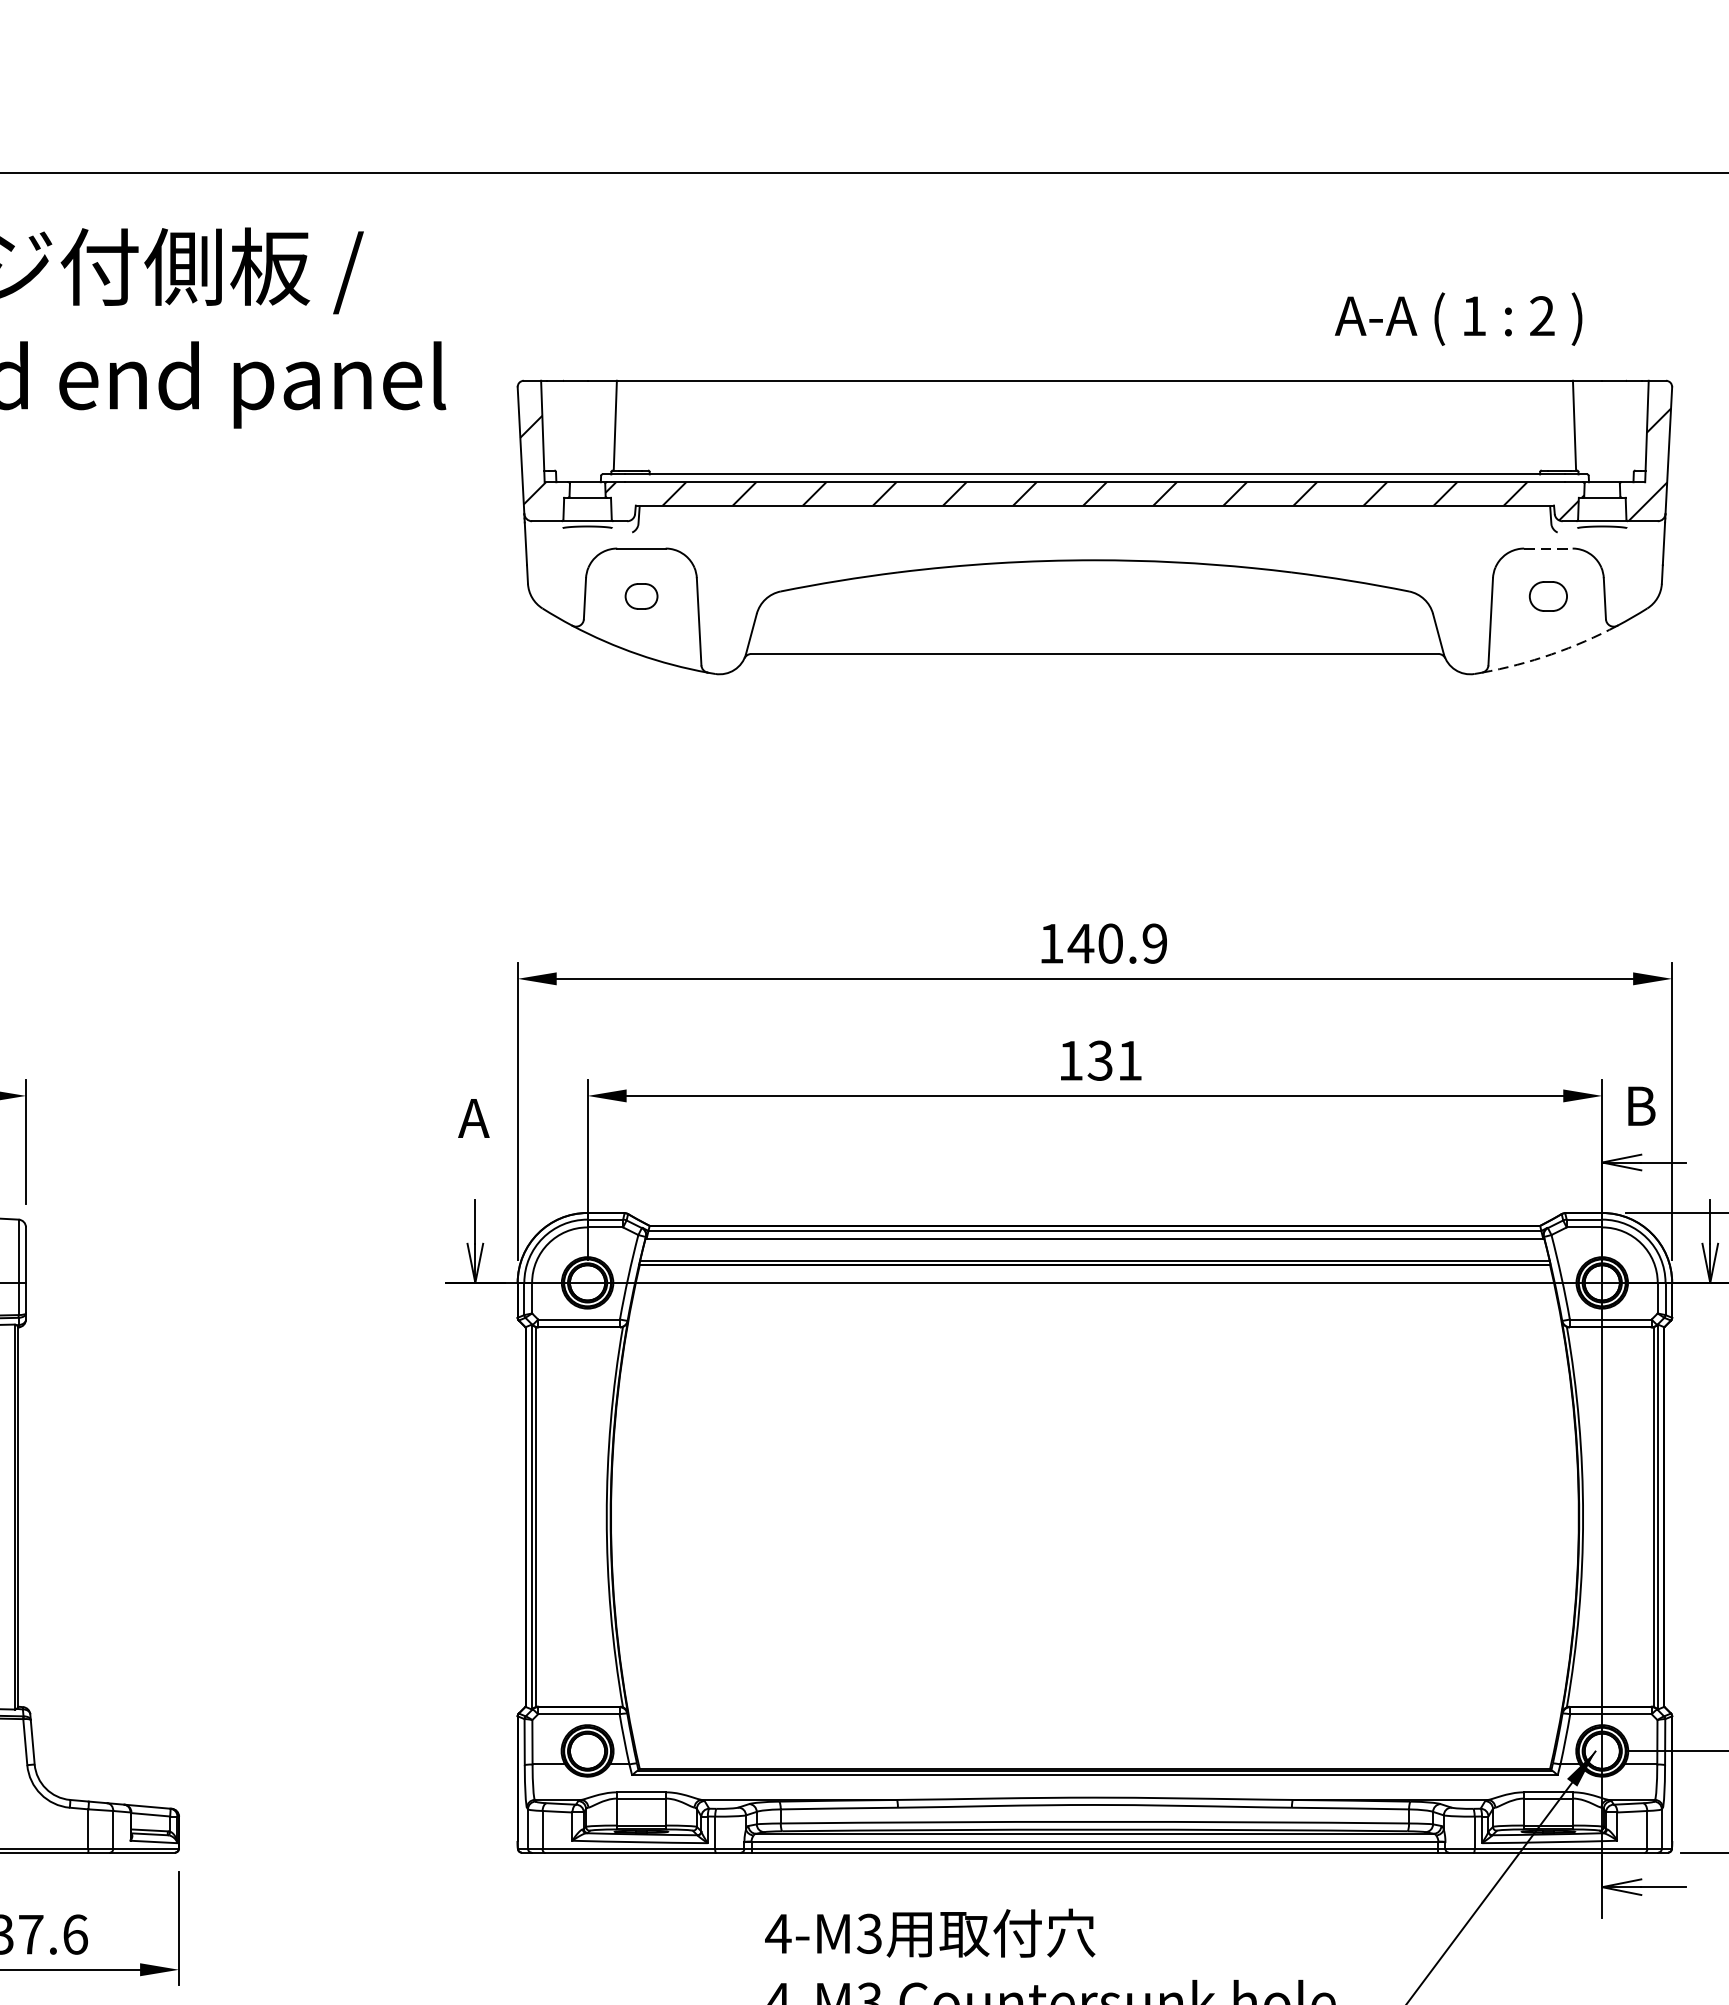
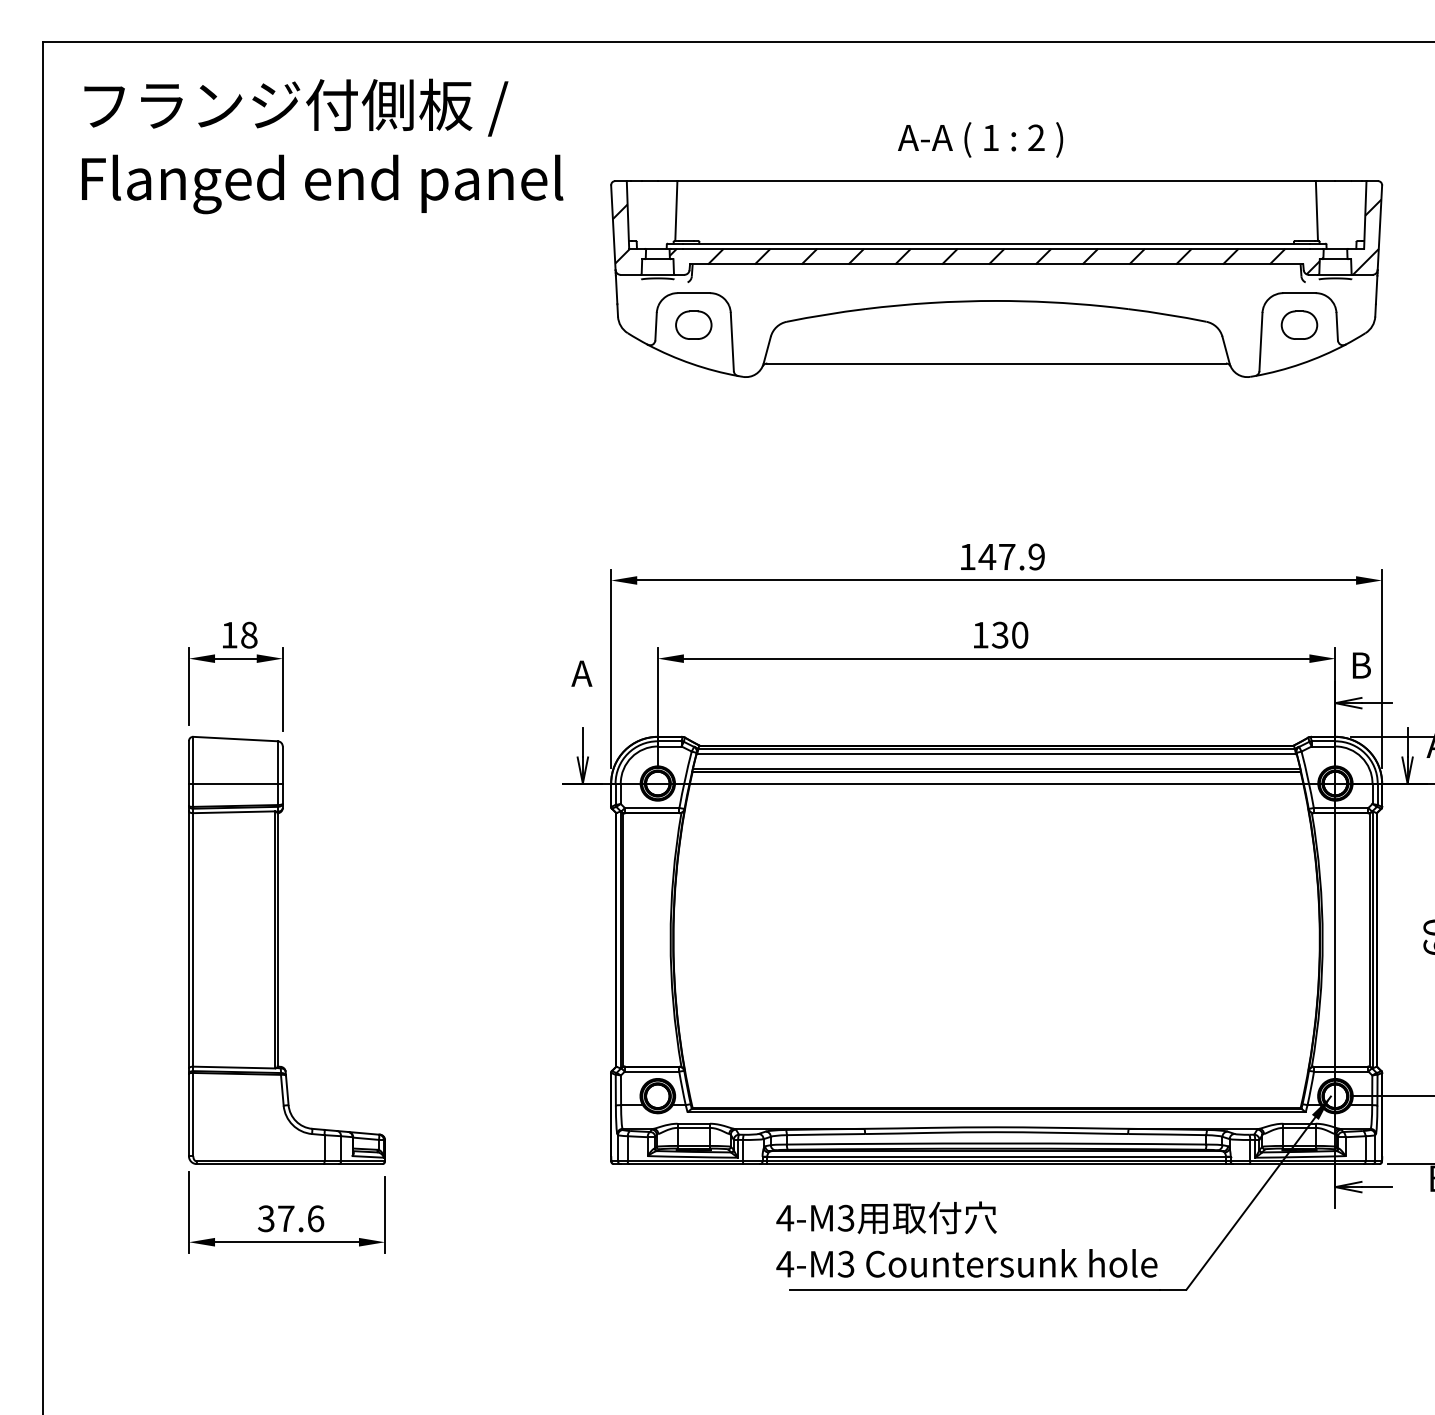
text: (1458, 318) -> (980, 139), moved
line: (1548, 549) -> (1299, 293), dashed -> solid
part: (640, 595) -> (693, 324), size x1.67
part: (1548, 595) -> (1299, 324), size x1.43
arc: (1551, 653) -> (1301, 363), dashed -> solid
text: (1111, 942) -> (1007, 556), 140.9 -> 147.9
text: (1130, 1059) -> (1020, 634), 131 -> 130

